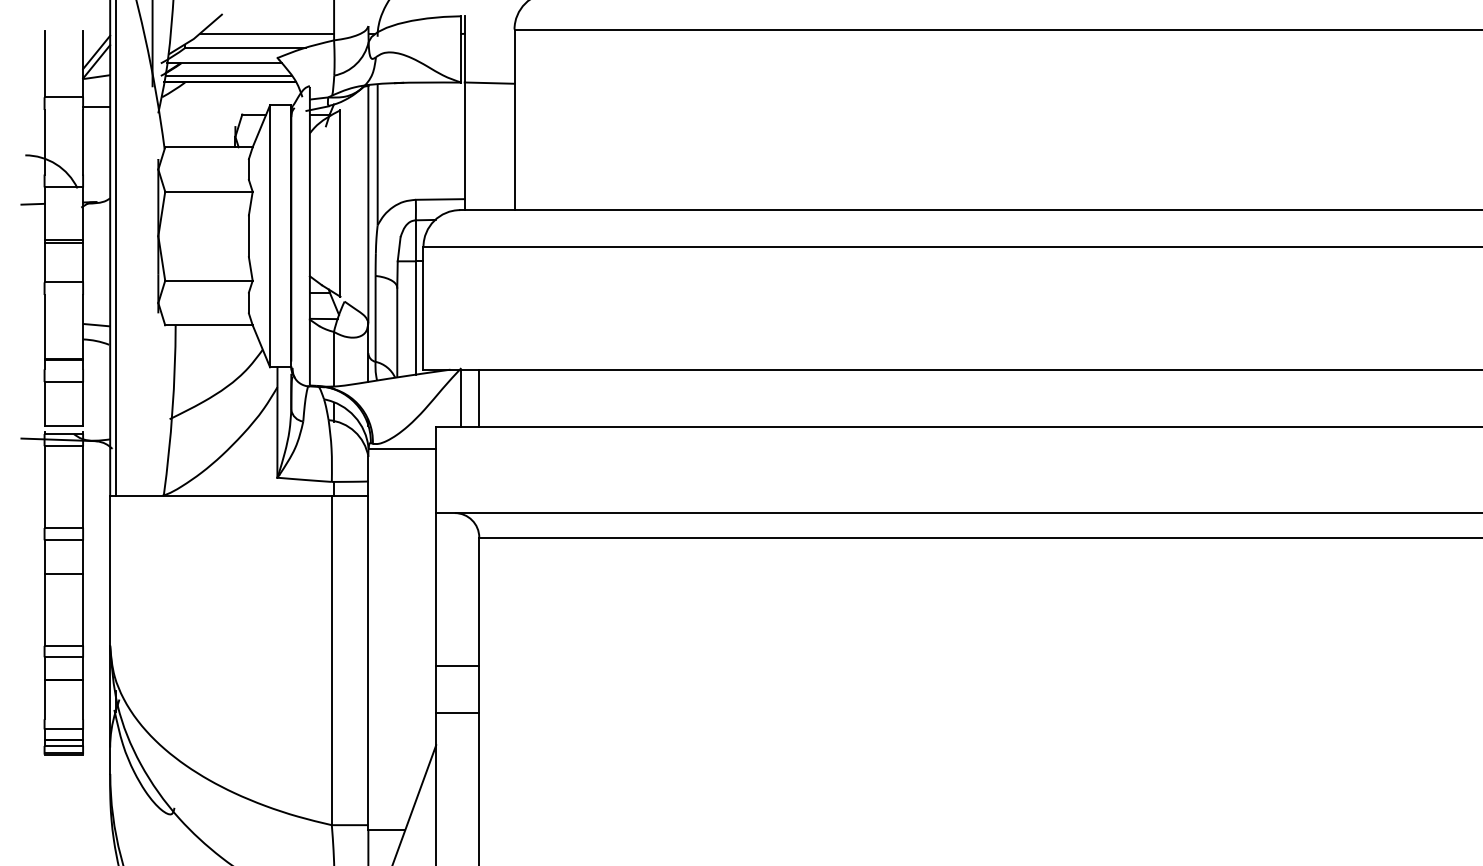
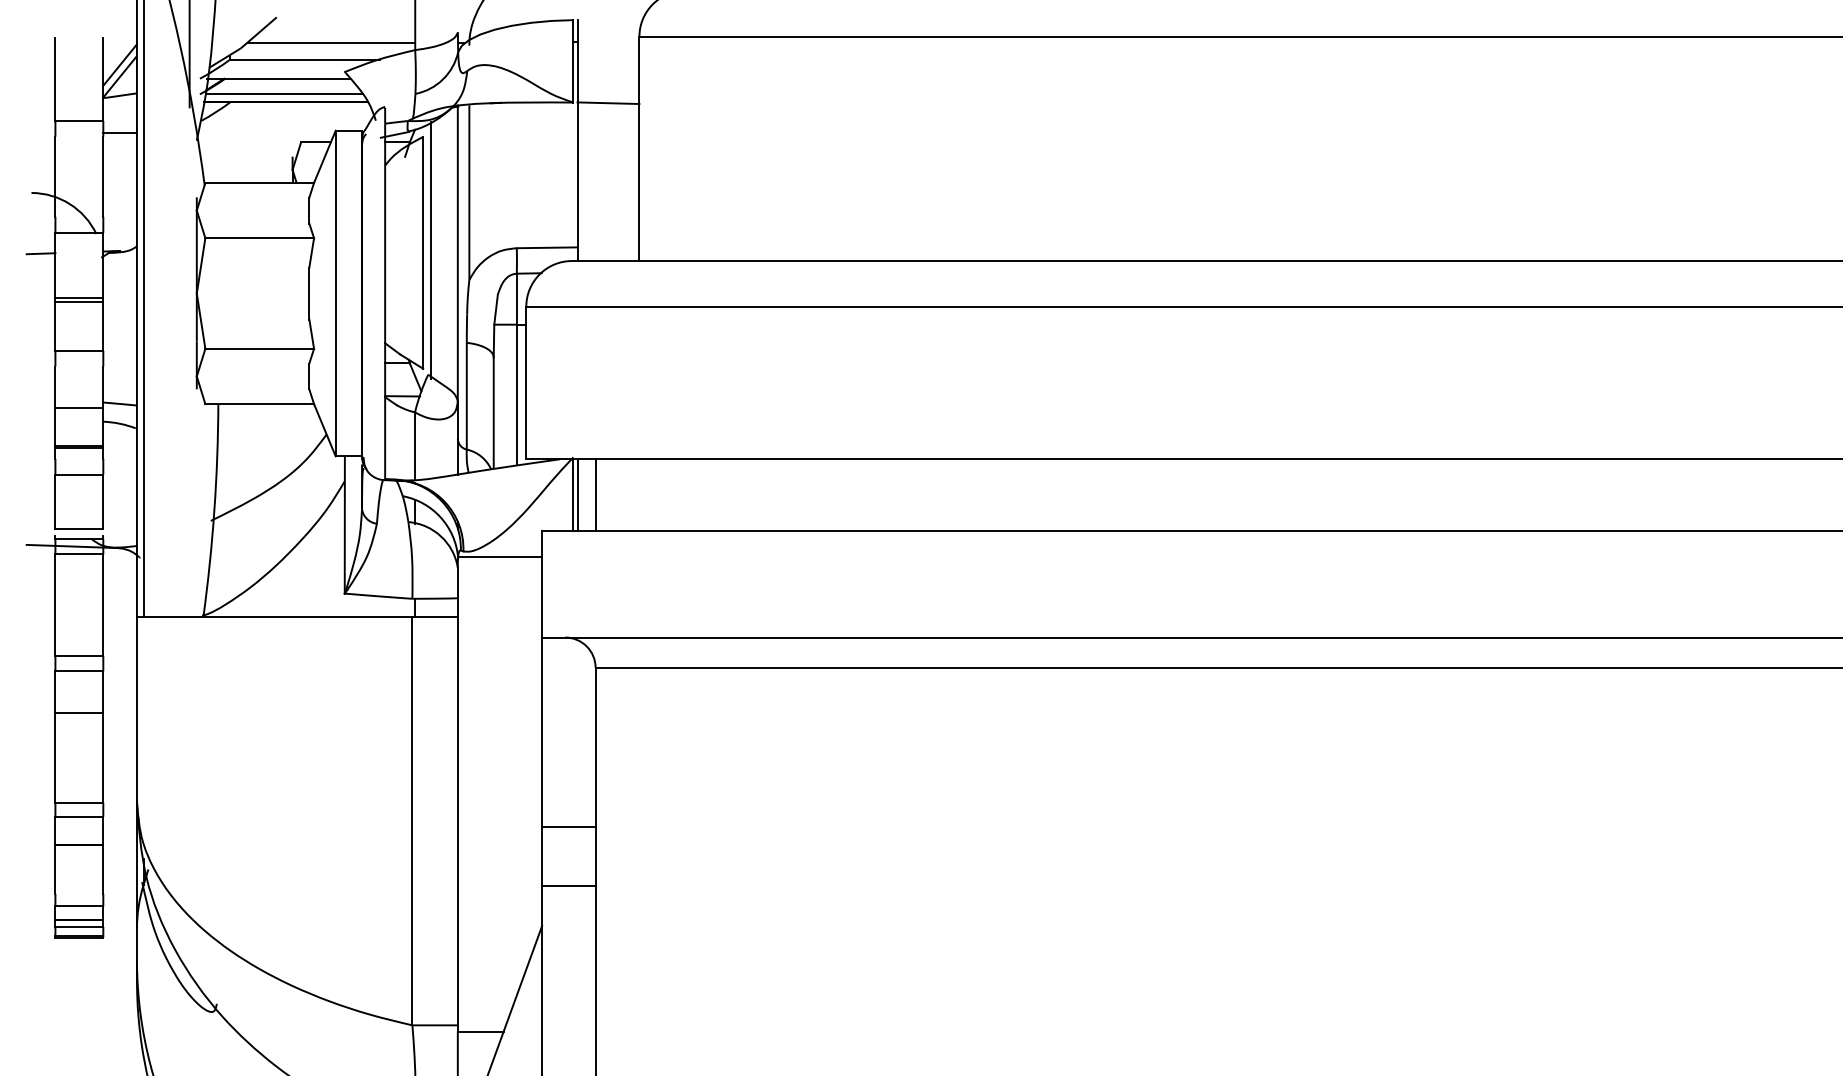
line: (347, 201) -> (431, 250), added
line: (63, 327) -> (79, 407), added
line: (464, 398) -> (577, 495), added

